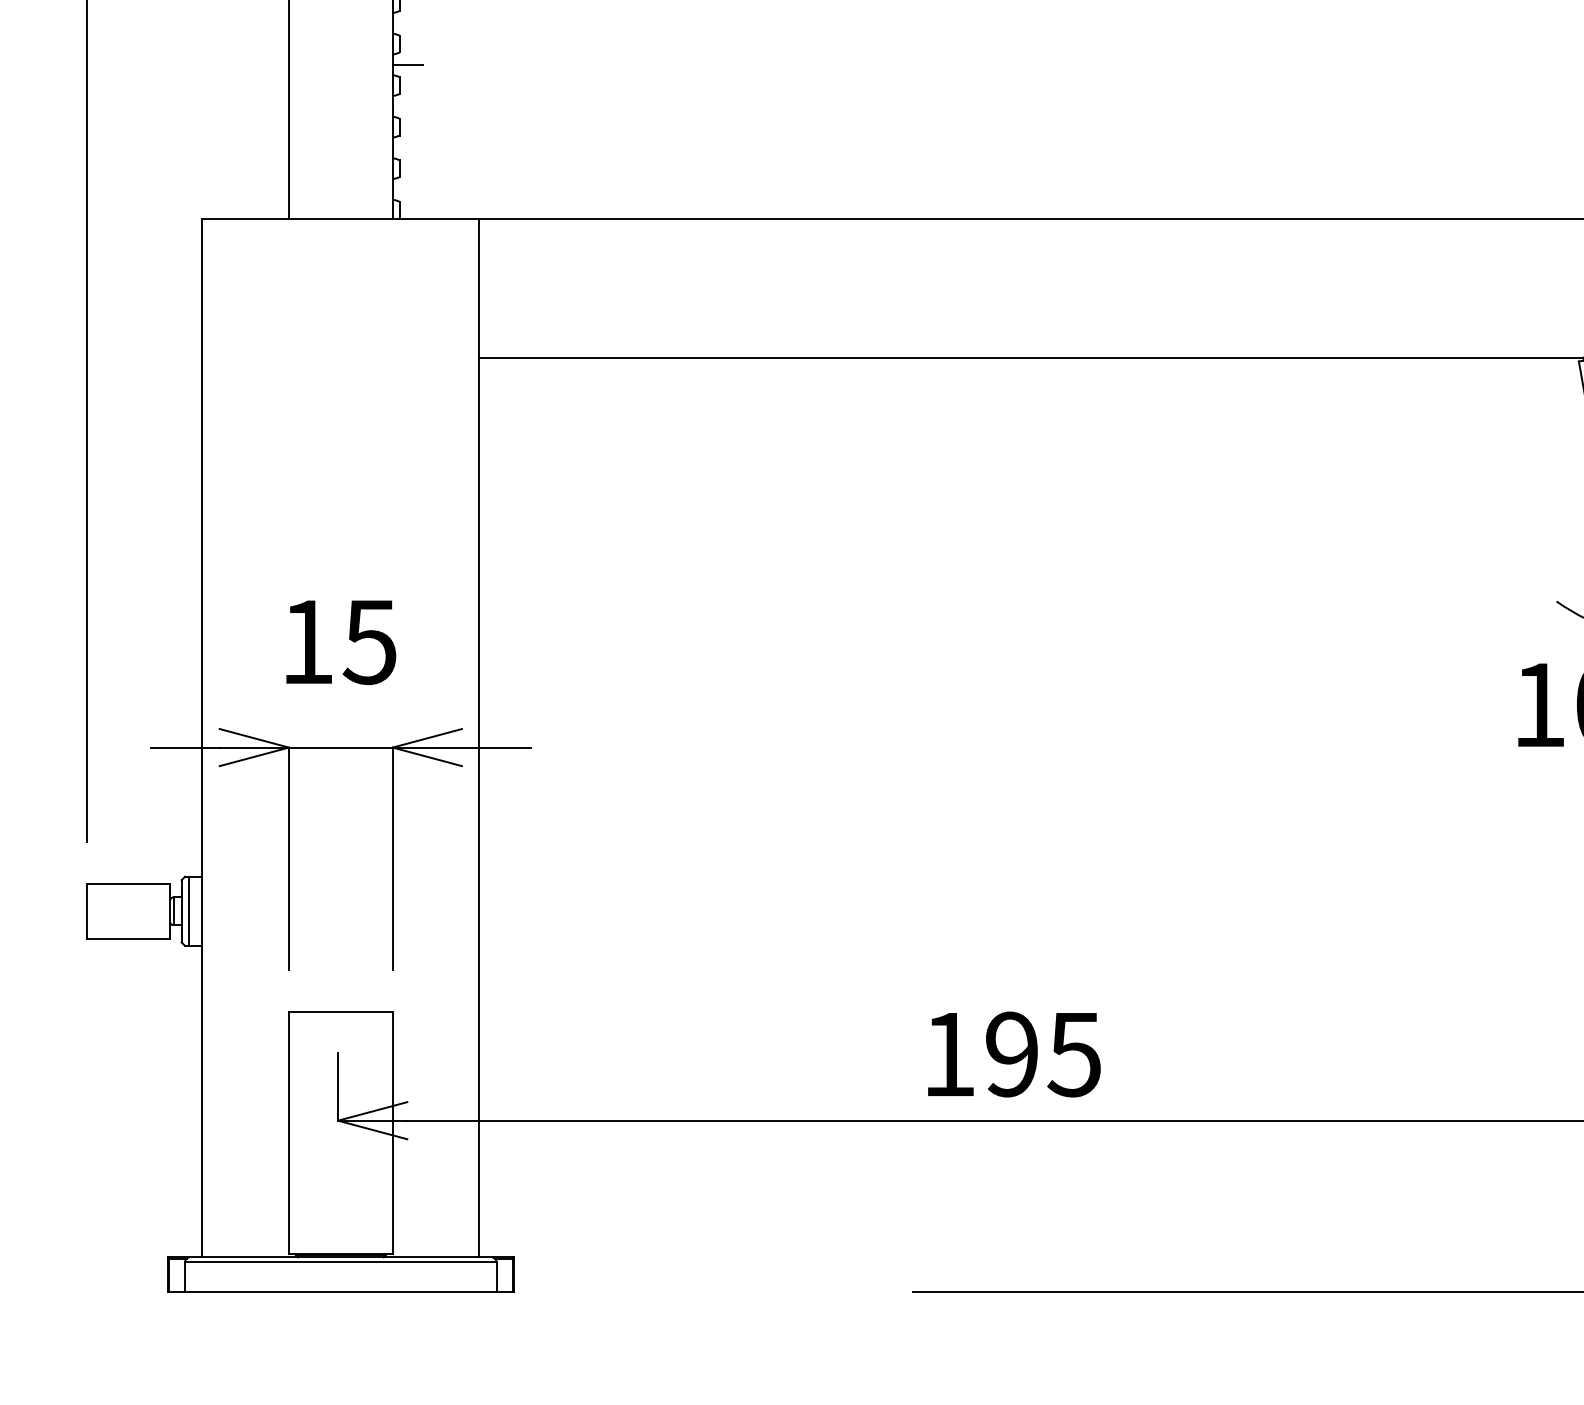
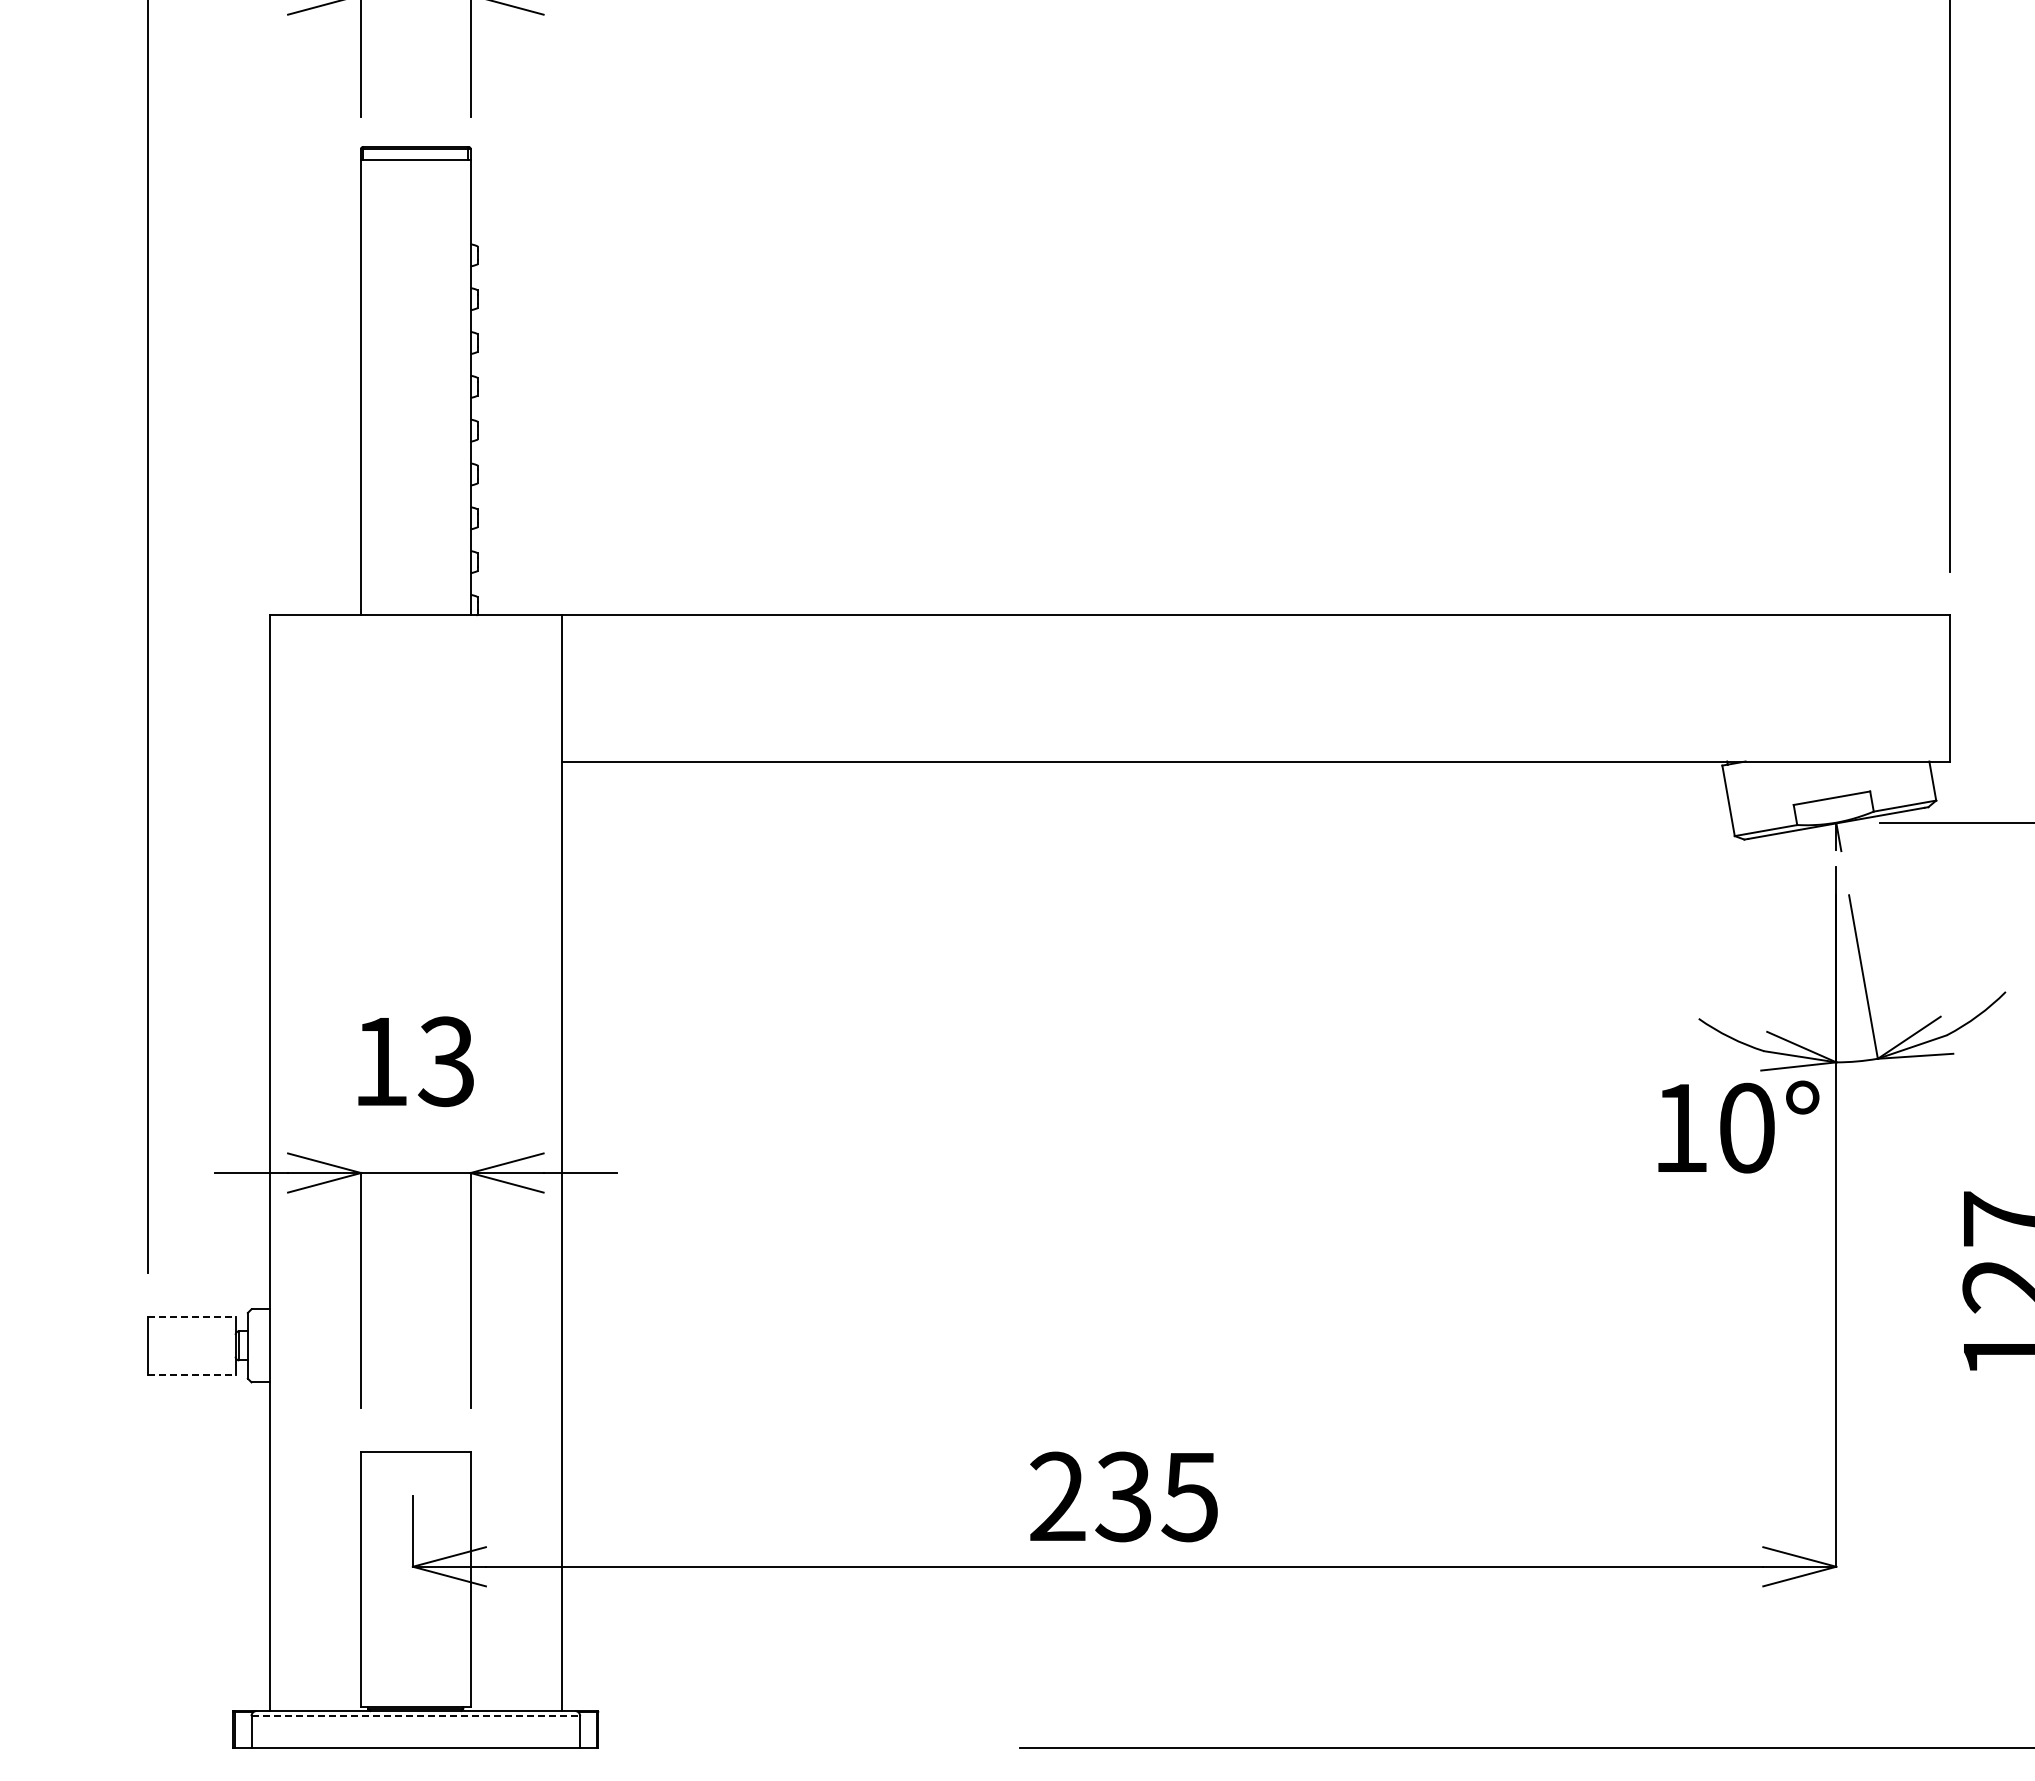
line: (407, 64) -> (486, 452), removed
text: (368, 641) -> (445, 1061), 15 -> 13
line: (128, 883) -> (191, 1316), solid -> dashed
line: (188, 911) -> (255, 1345), removed
line: (128, 939) -> (191, 1375), solid -> dashed
text: (980, 1054) -> (1090, 1496), 195 -> 235
line: (341, 1262) -> (416, 1716), solid -> dashed

